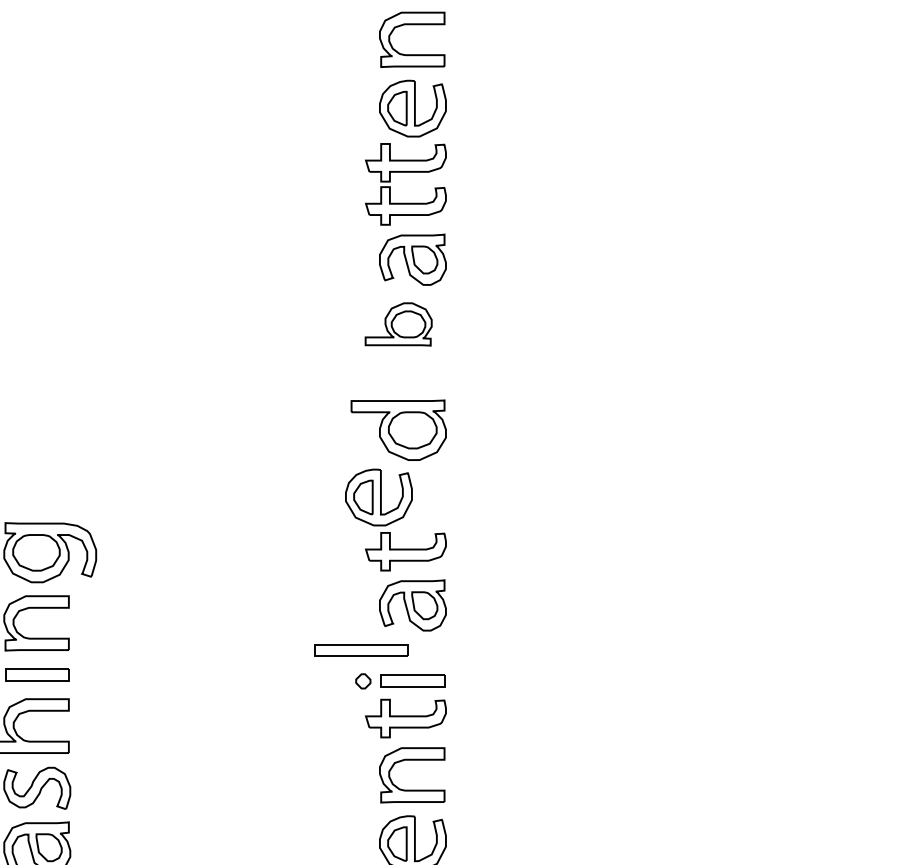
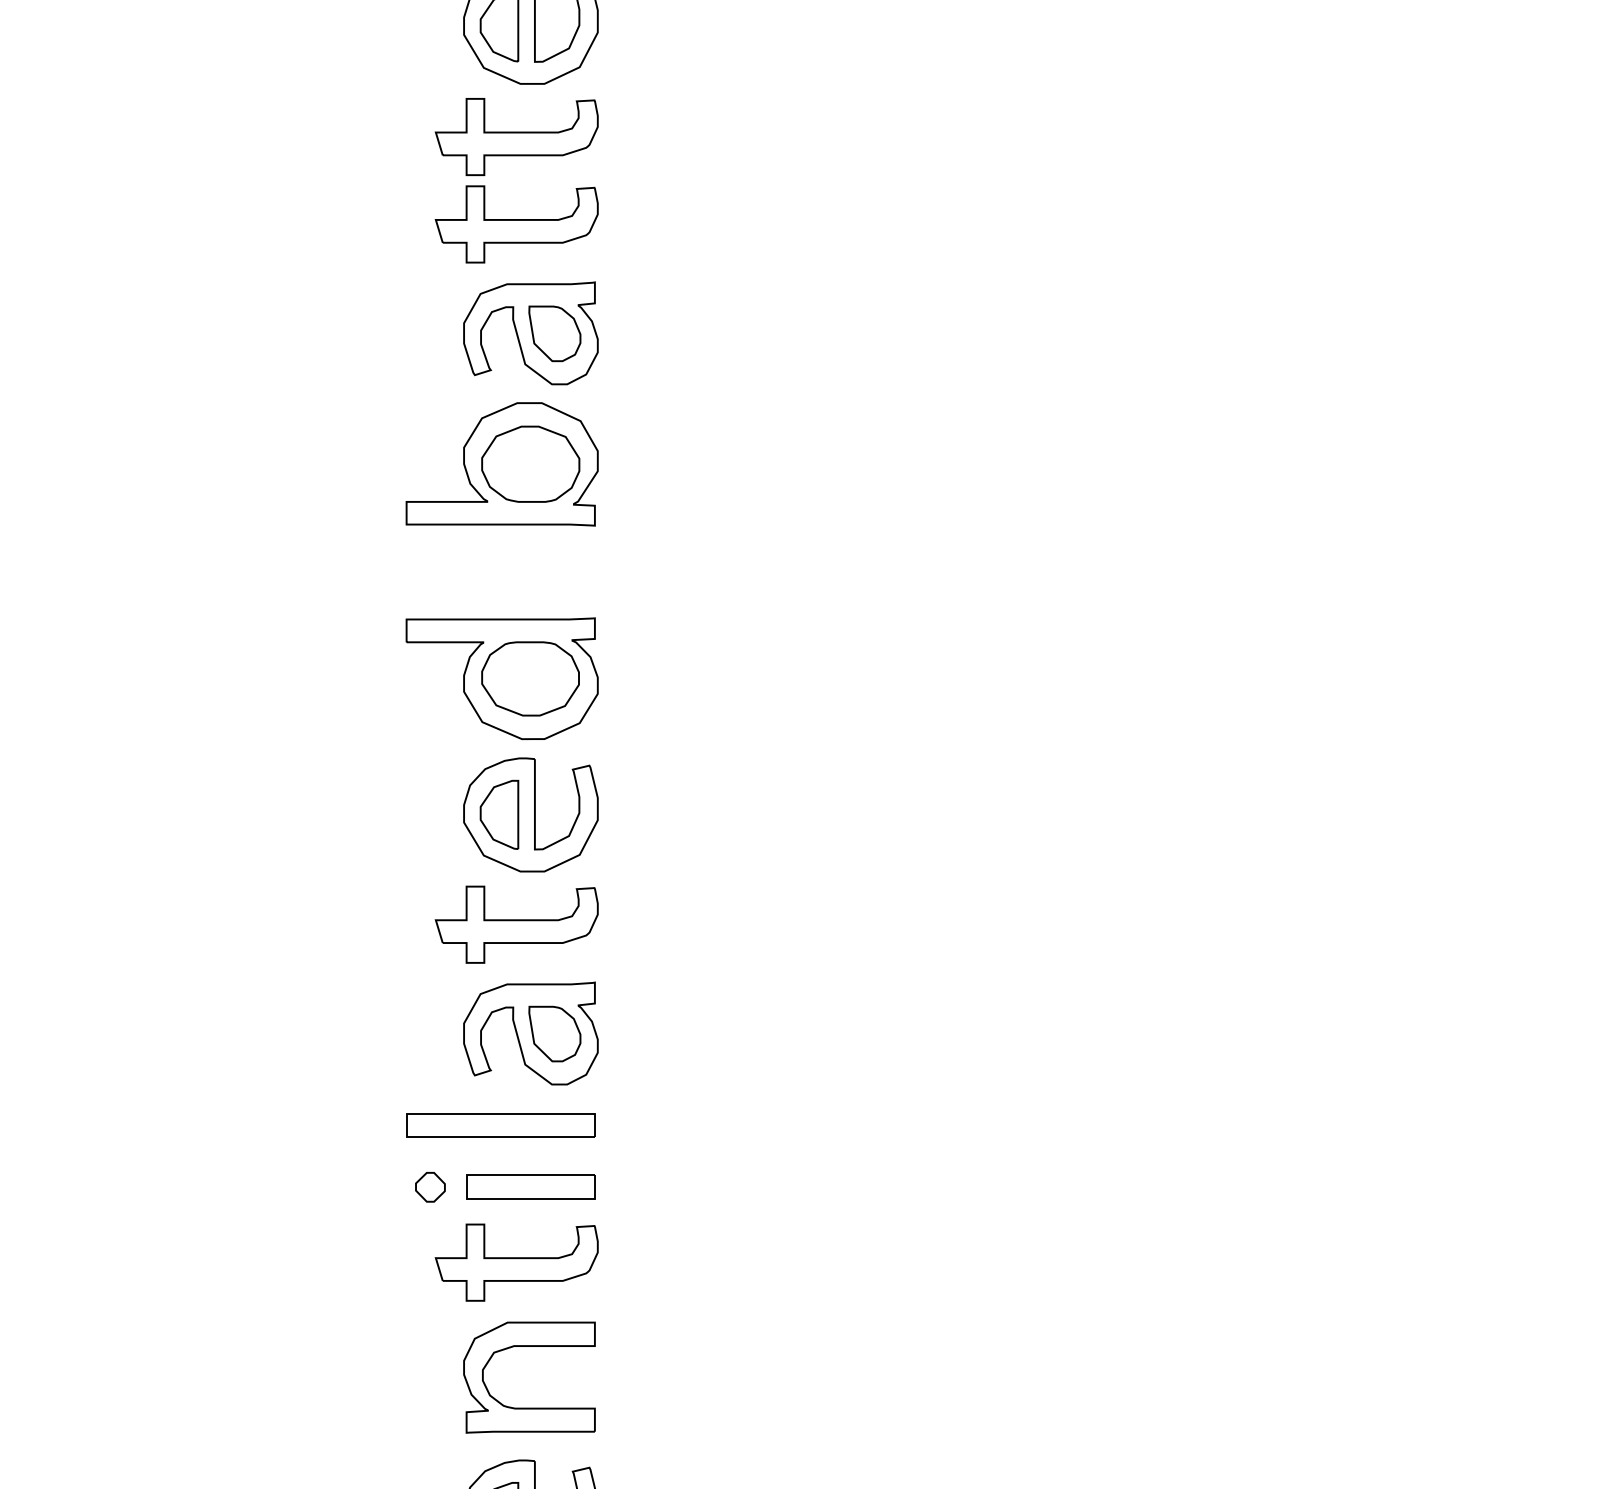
part: (398, 324) -> (501, 464), size x1.43
part: (378, 497) -> (530, 814), moved
part: (361, 650) -> (501, 1124), moved

